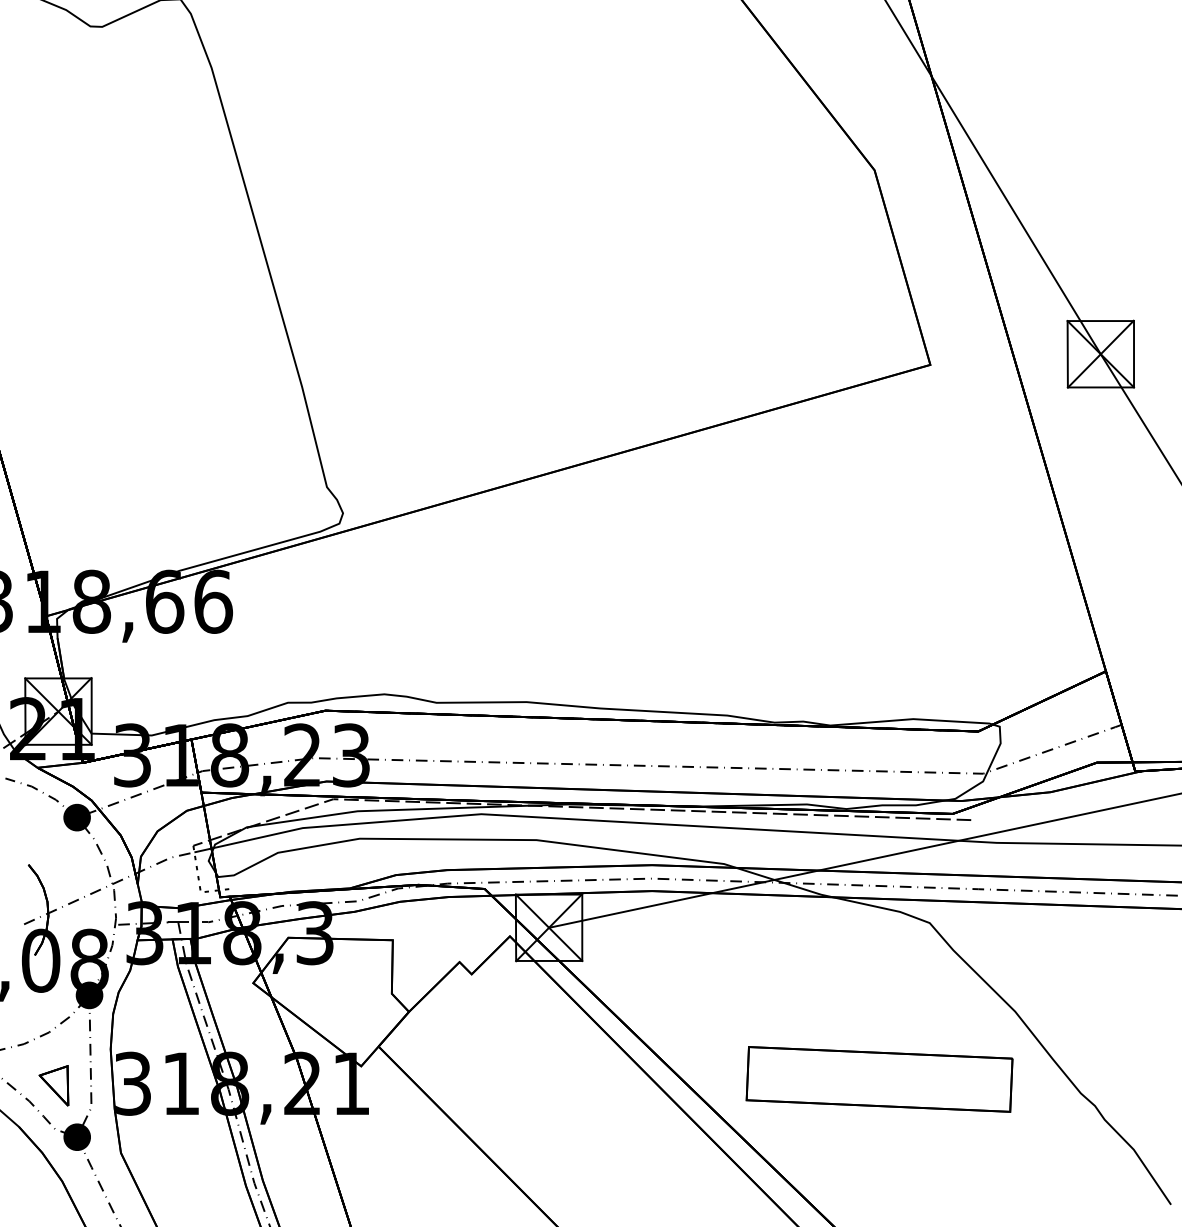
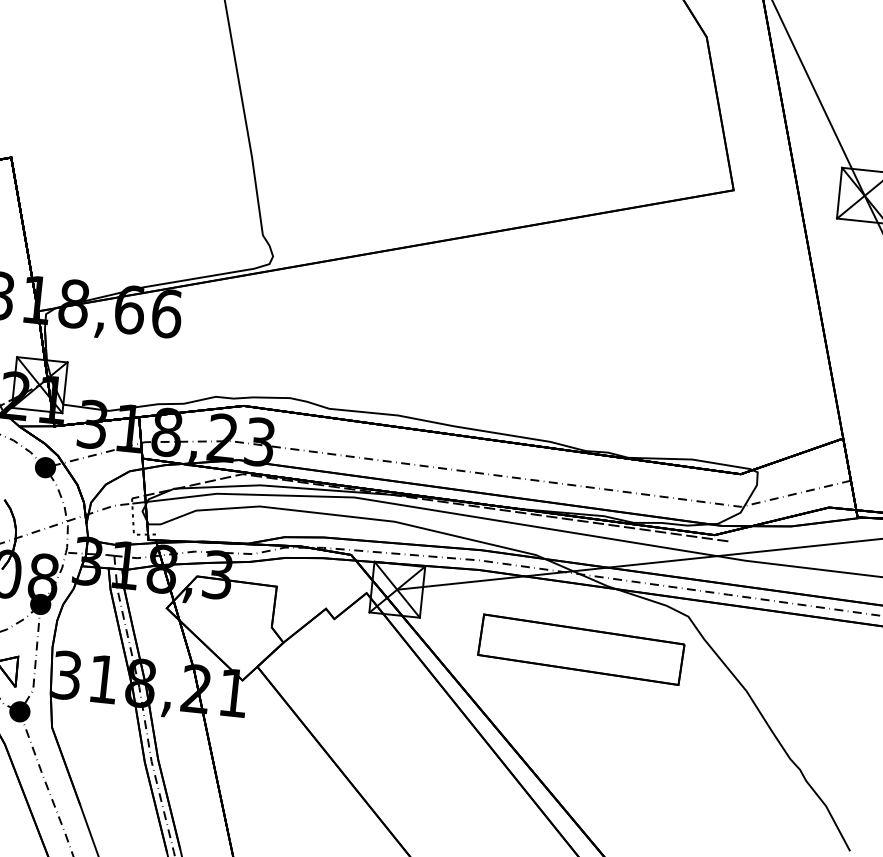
part: (879, 1079) -> (581, 649), moved

